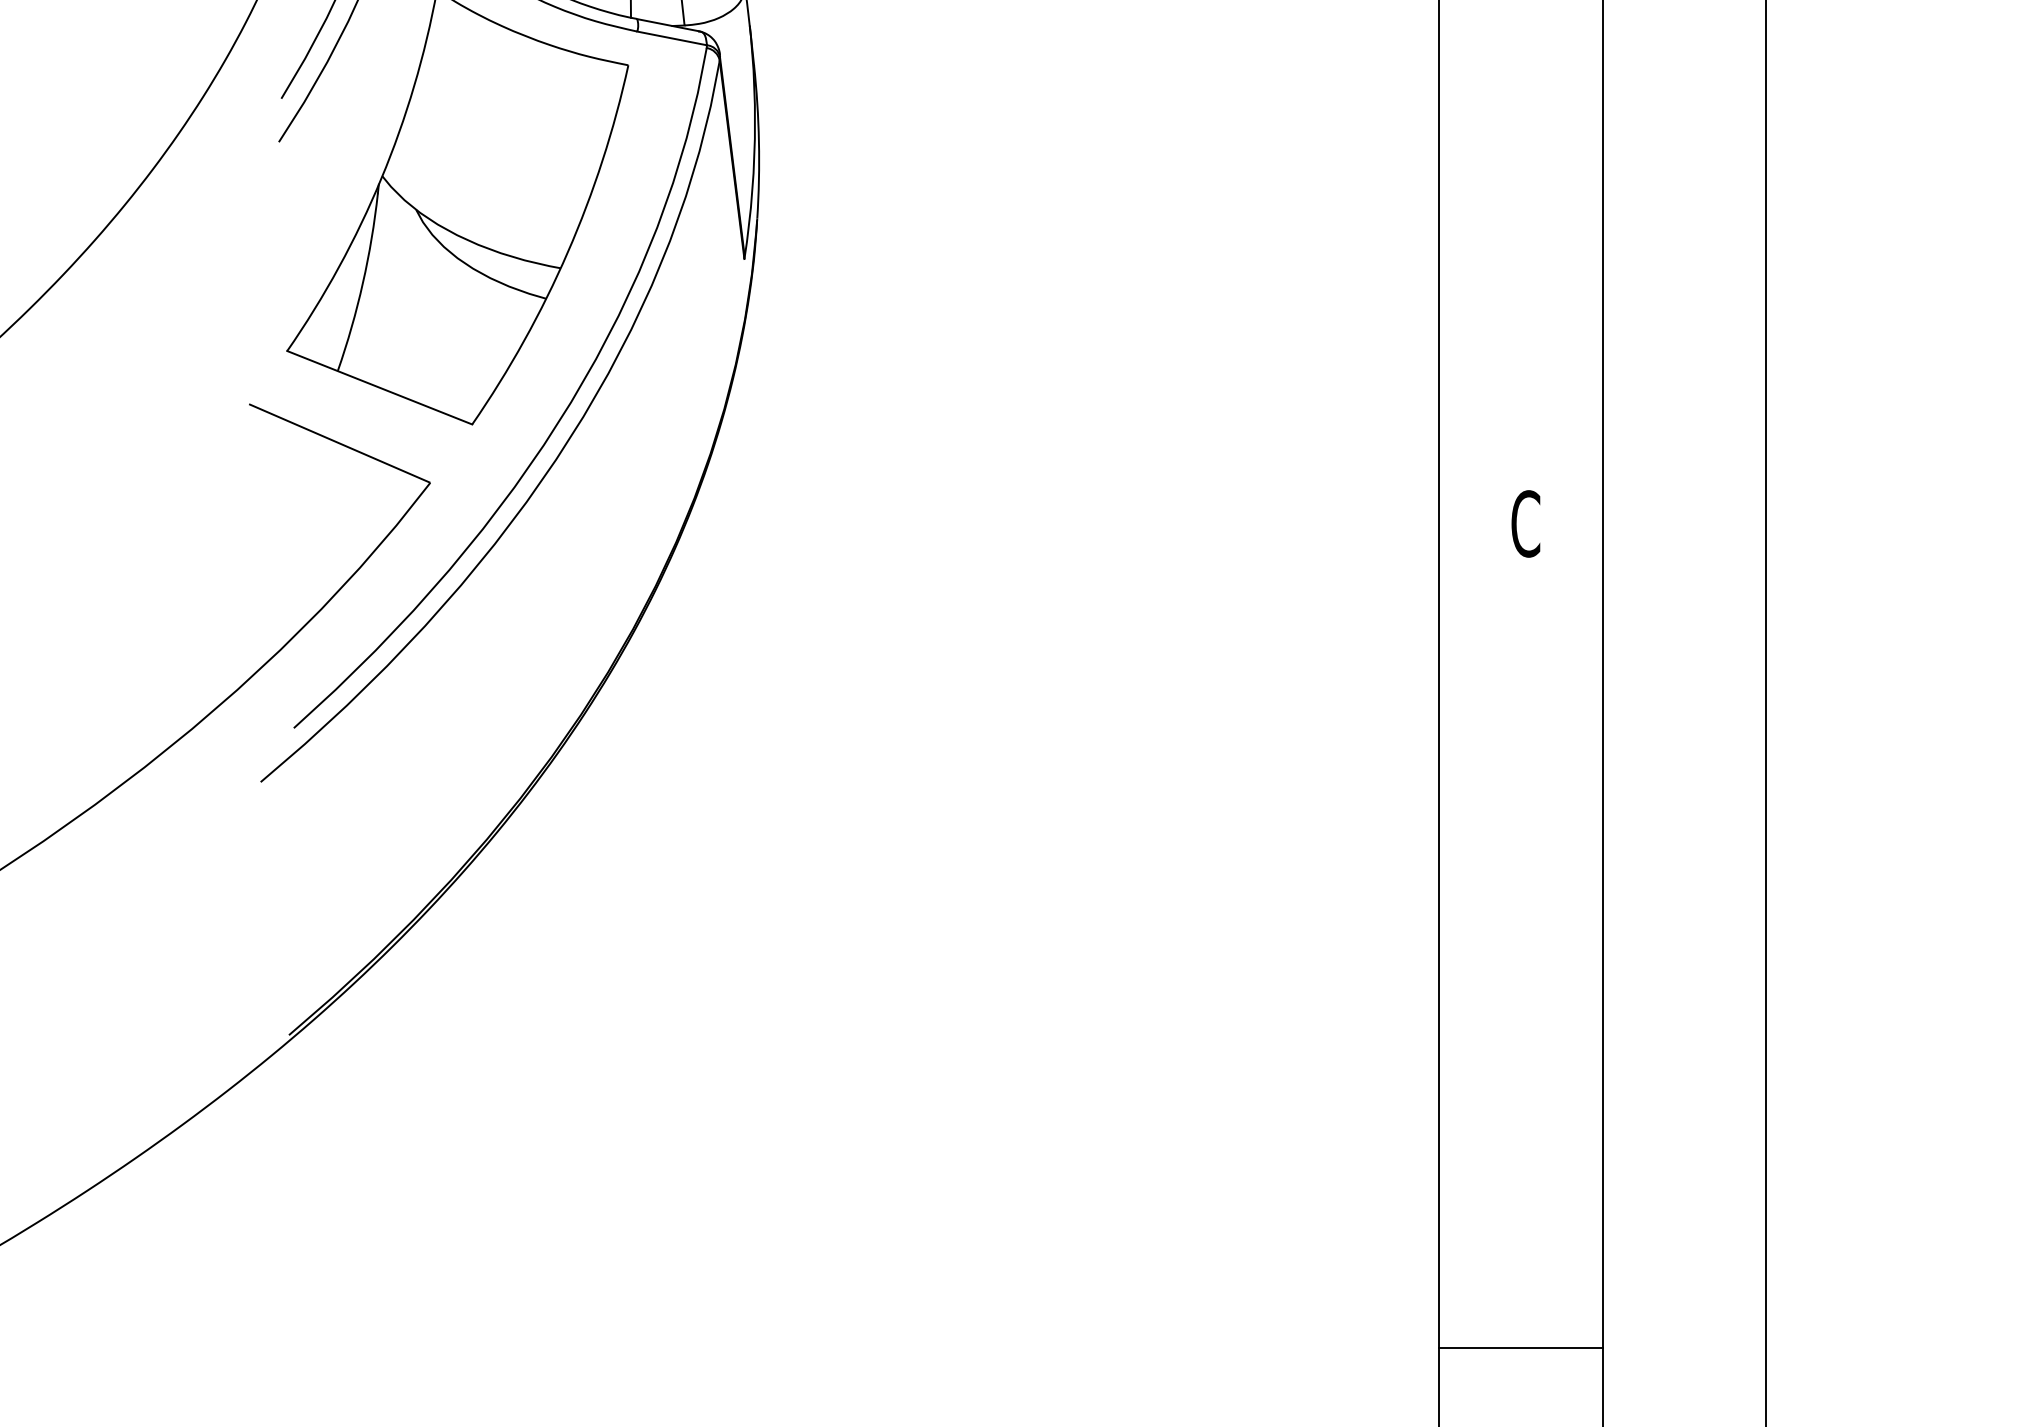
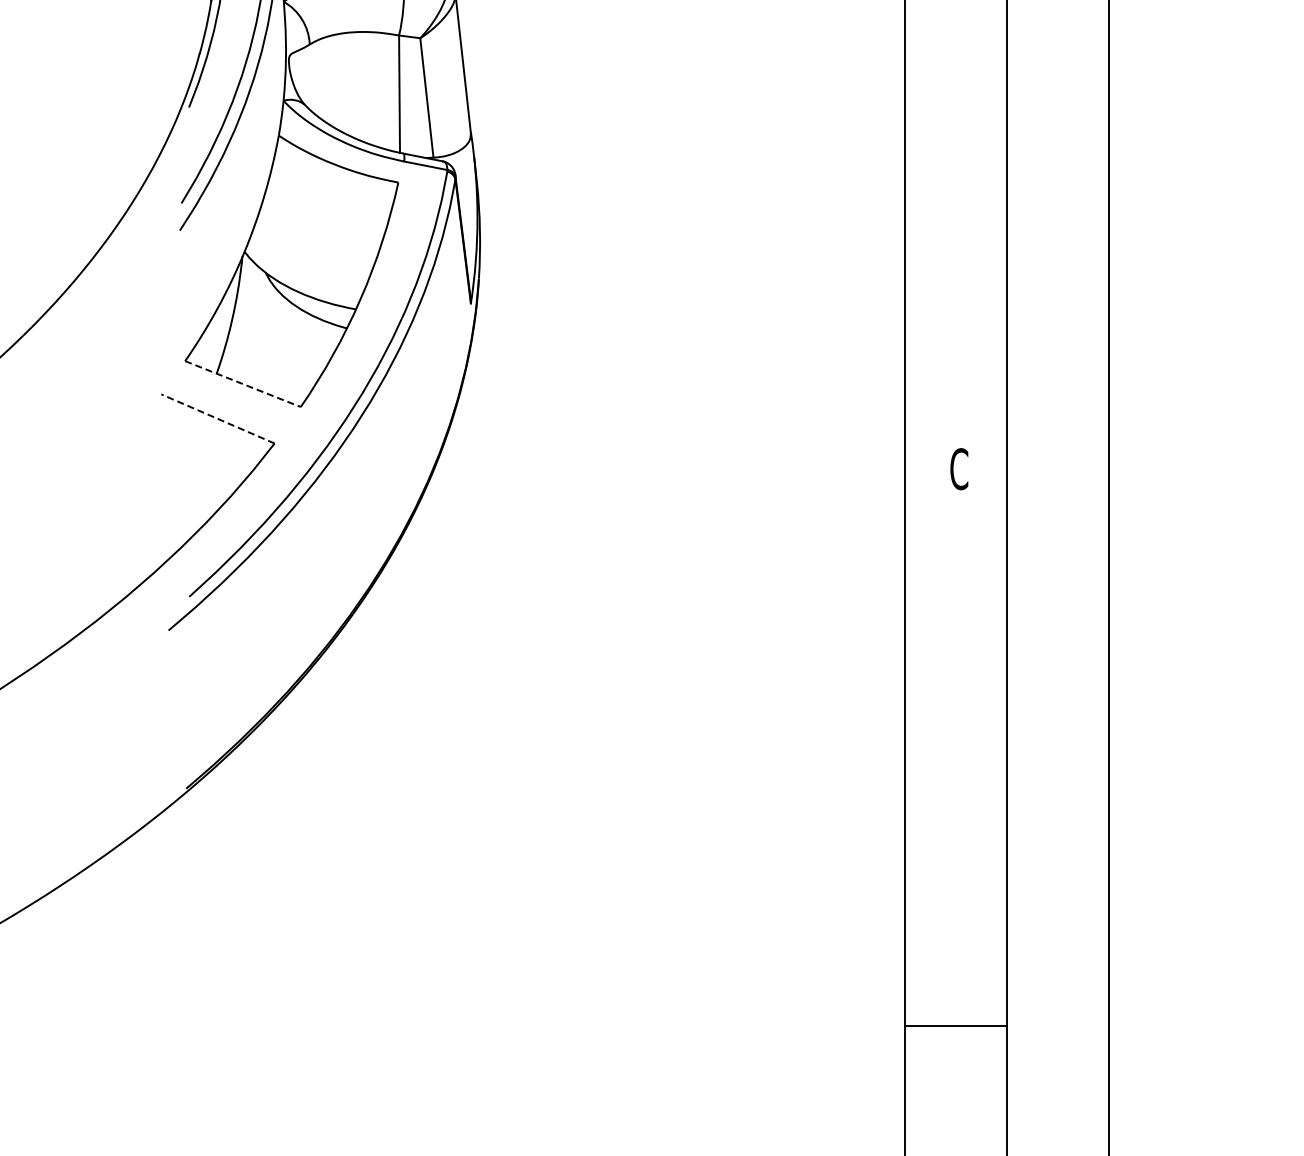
line: (380, 388) -> (243, 384), solid -> dashed
line: (338, 442) -> (217, 418), solid -> dashed
line: (1521, 1348) -> (956, 1026), moved

